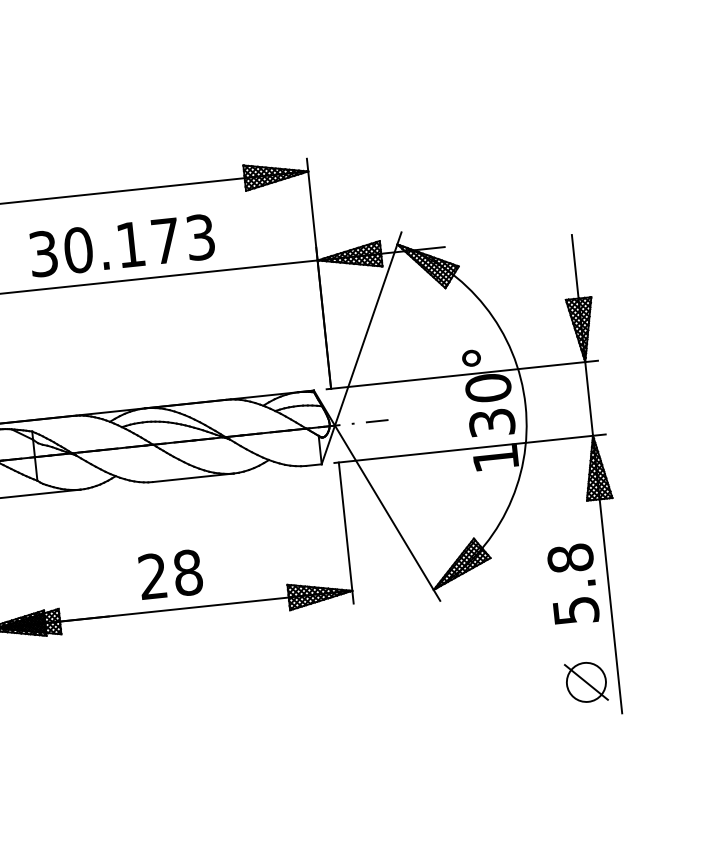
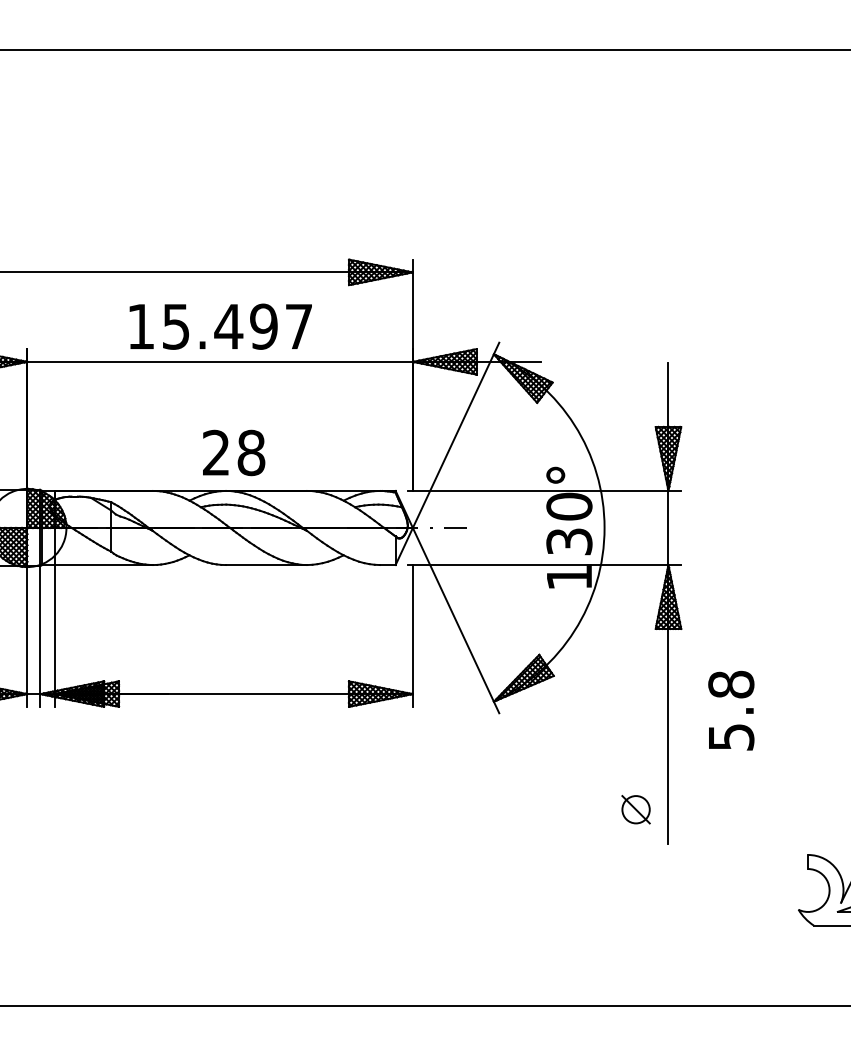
text: (121, 245) -> (219, 326), 30.173 -> 15.497
text: (171, 574) -> (234, 452), moved
text: (573, 584) -> (731, 710), moved
part: (585, 682) -> (635, 809), size x0.7

